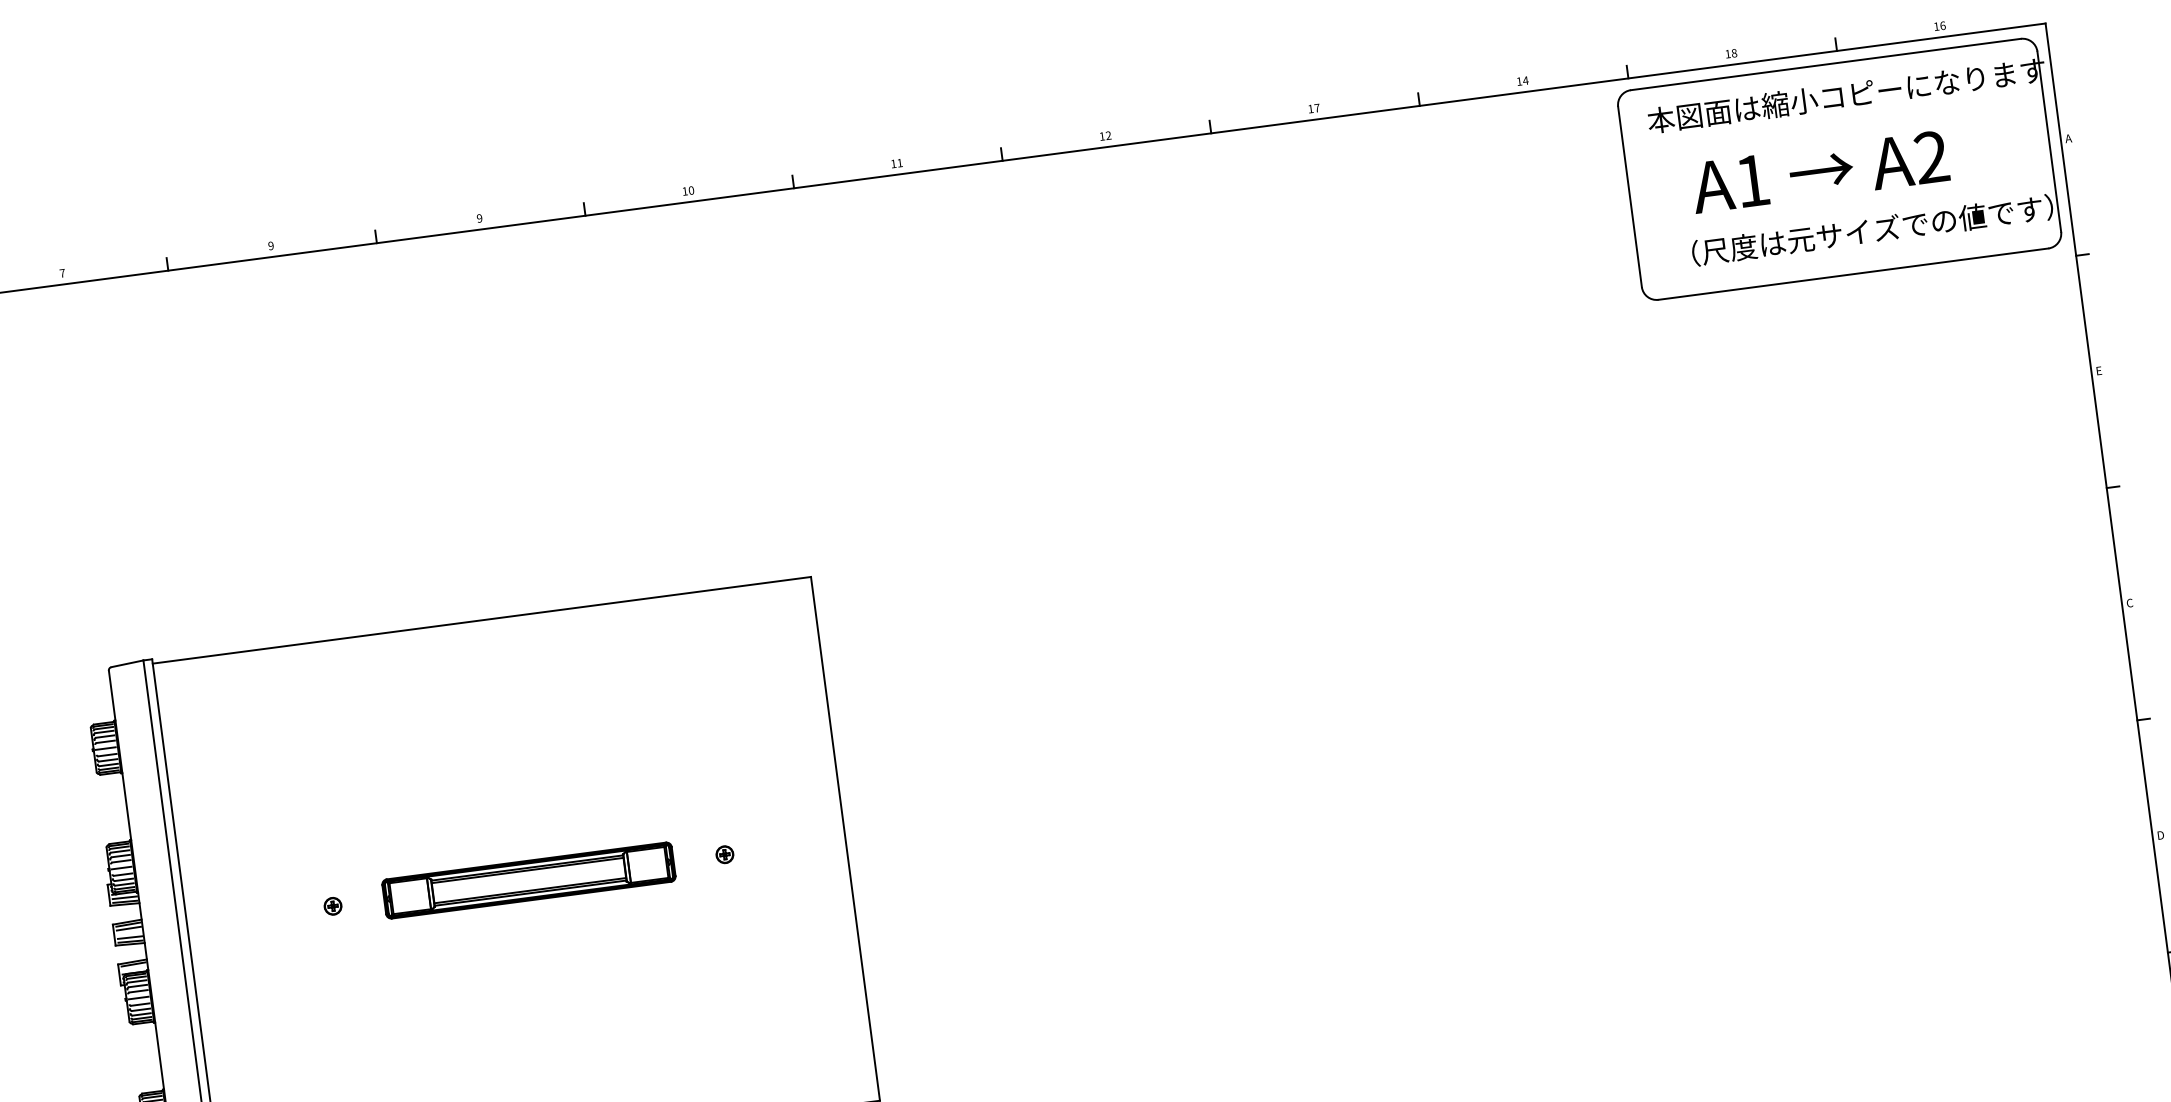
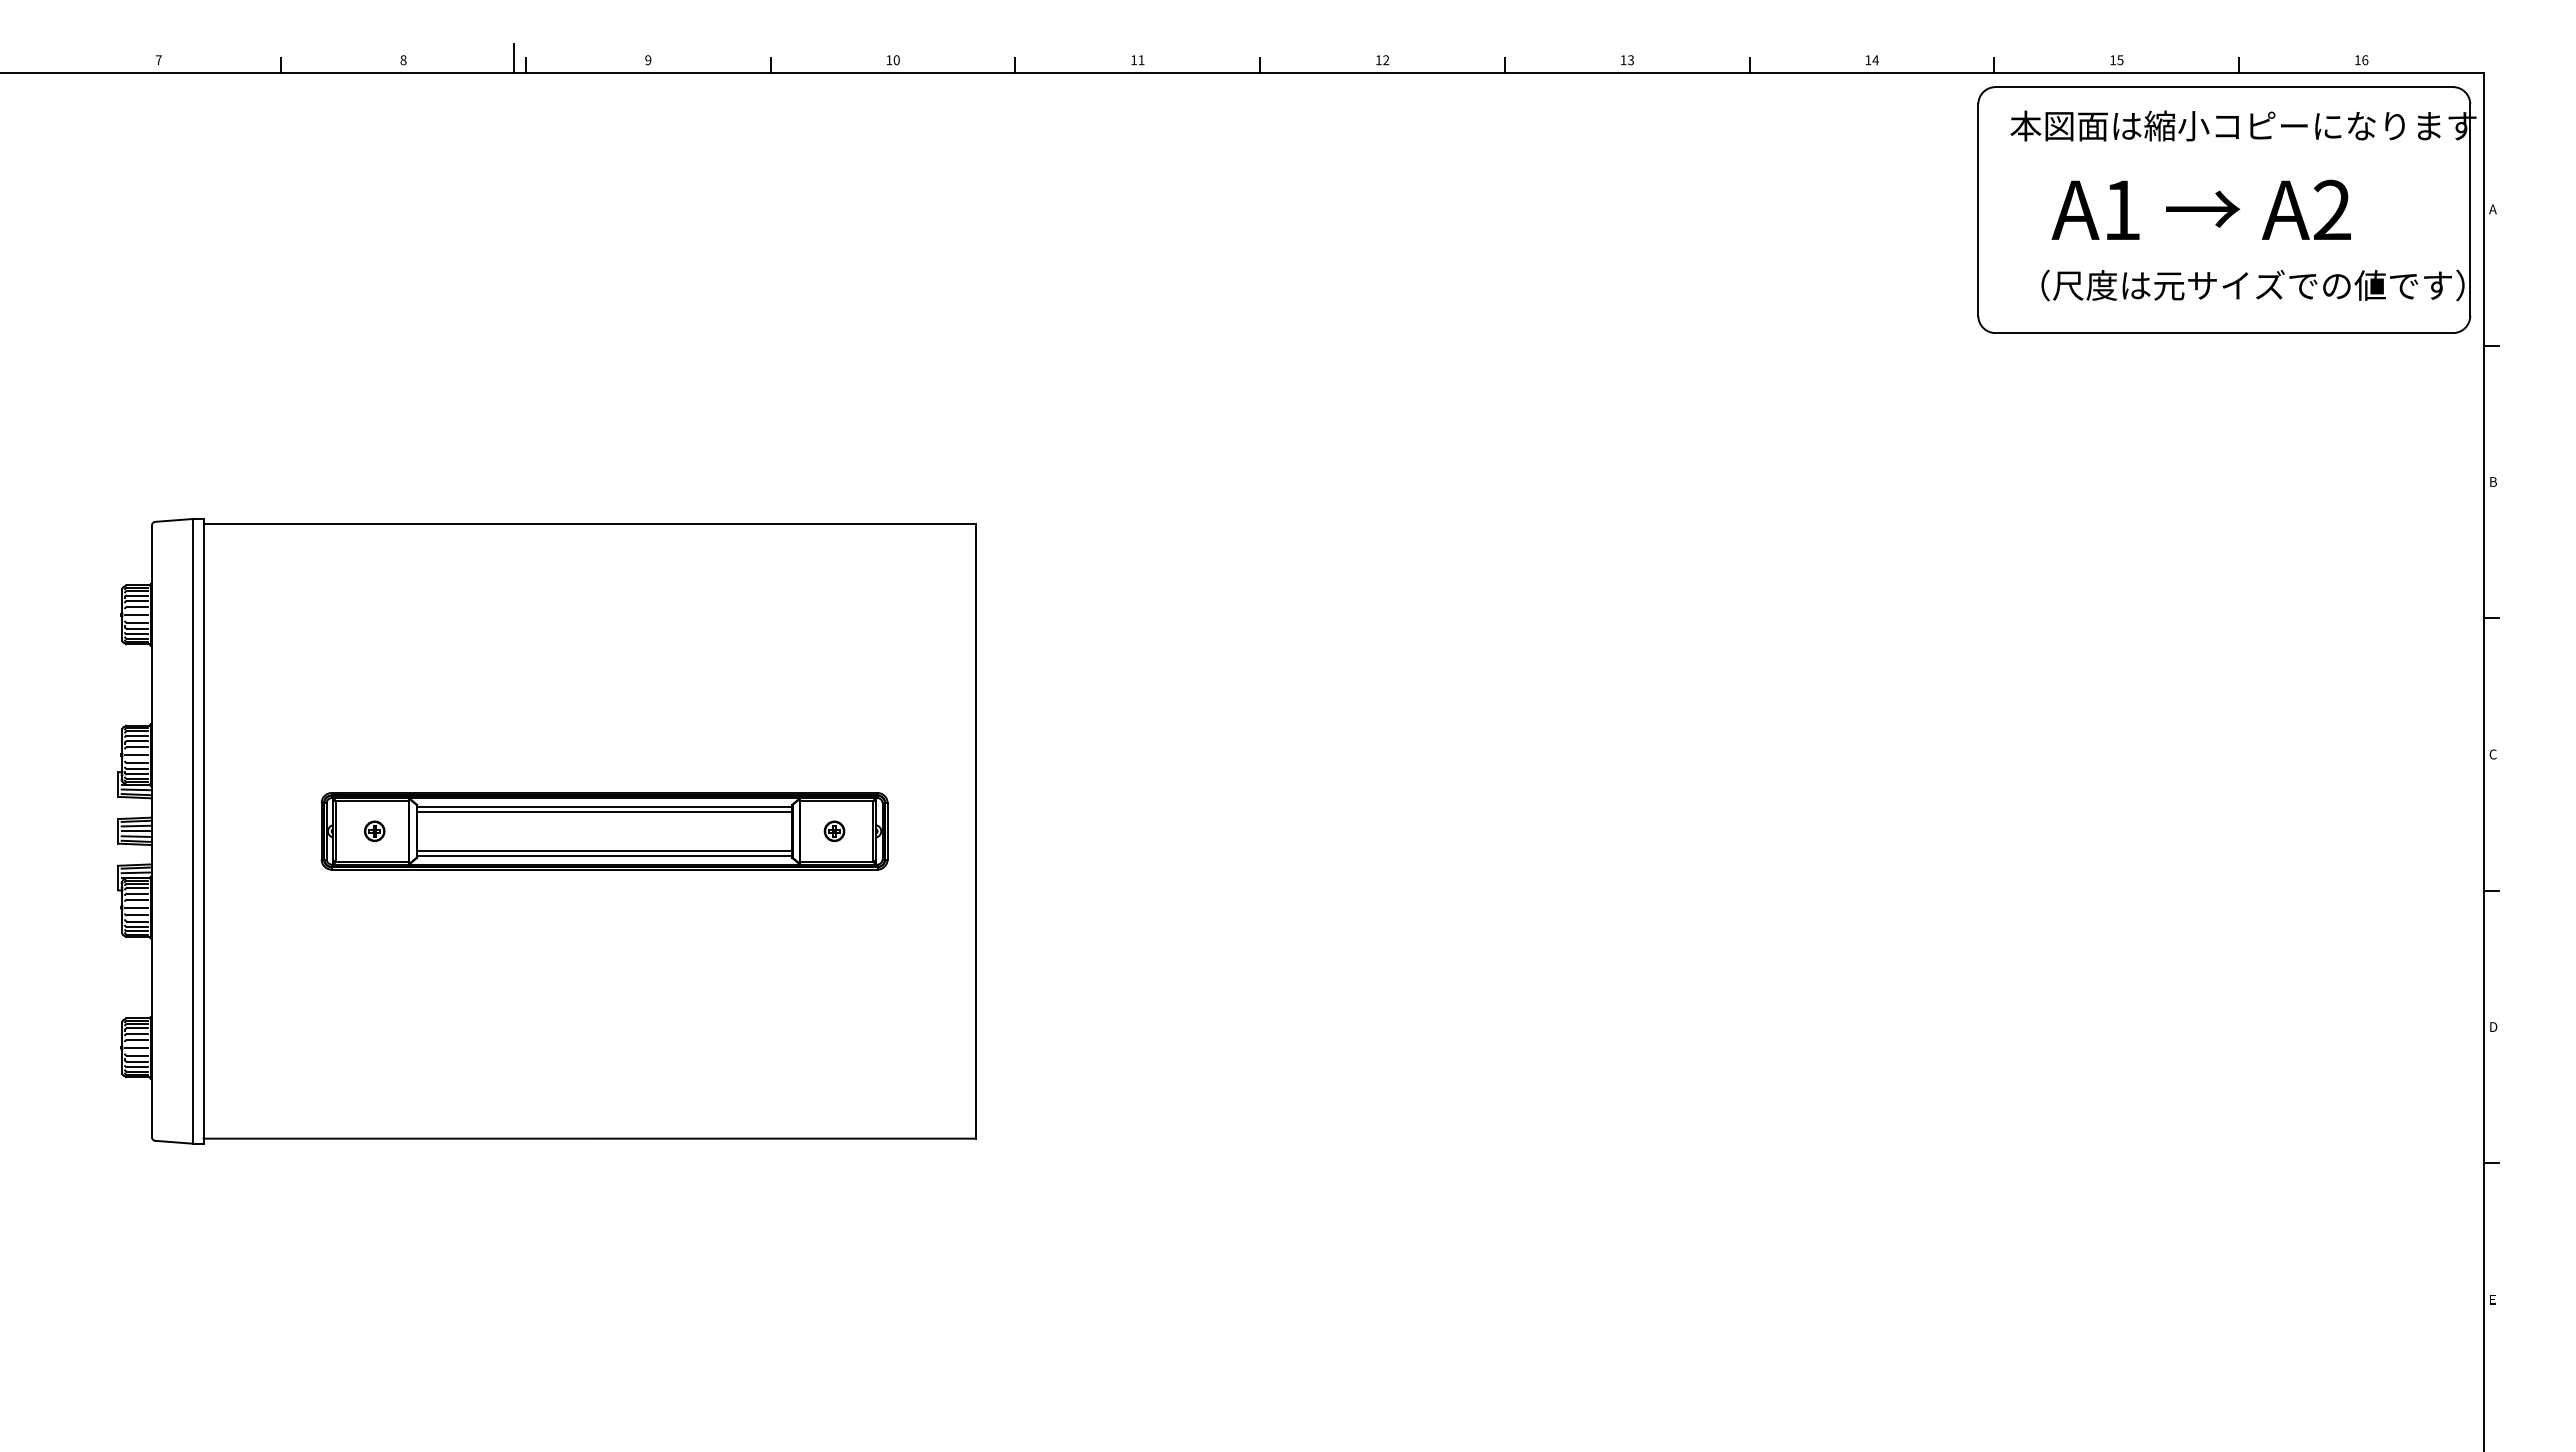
text: (1734, 53) -> (2120, 60), 18 -> 15
text: (1317, 108) -> (1631, 60), 17 -> 13
line: (364, 232) -> (513, 58), added
text: (271, 246) -> (403, 60), 9 -> 8
text: (2099, 370) -> (2493, 481), E -> B
part: (528, 880) -> (604, 831), size x1.67
line: (129, 933) -> (135, 831), added
line: (133, 968) -> (135, 872), added

